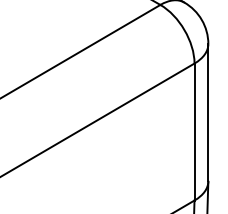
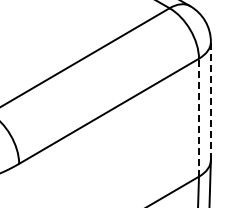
line: (207, 112) -> (210, 100), solid -> dashed
line: (193, 131) -> (198, 117), solid -> dashed

